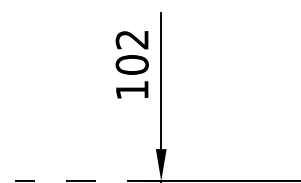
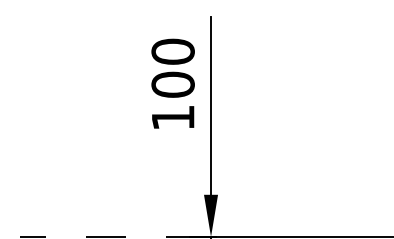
text: (131, 39) -> (172, 51), 102 -> 100

